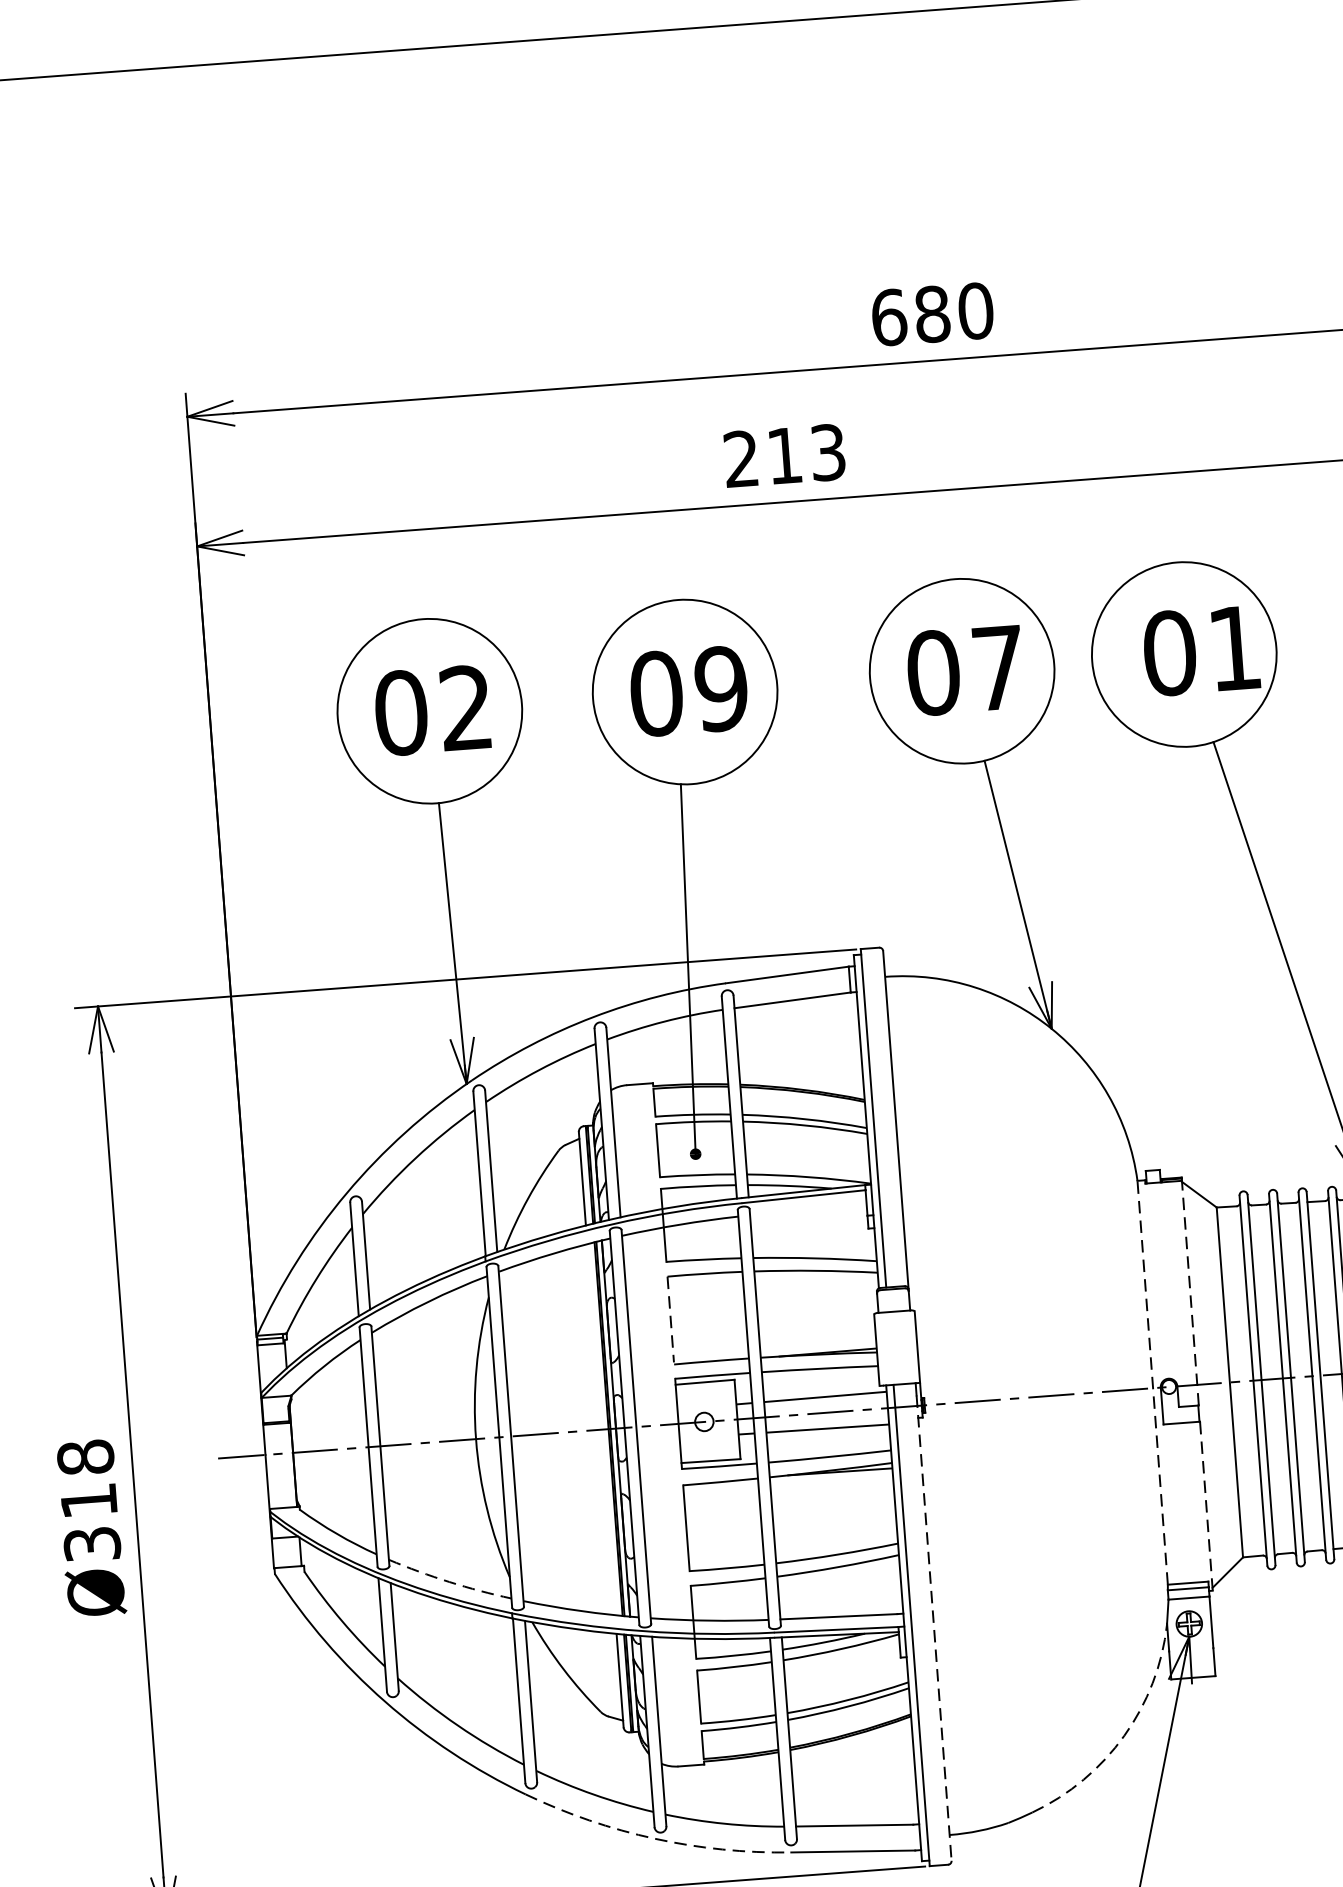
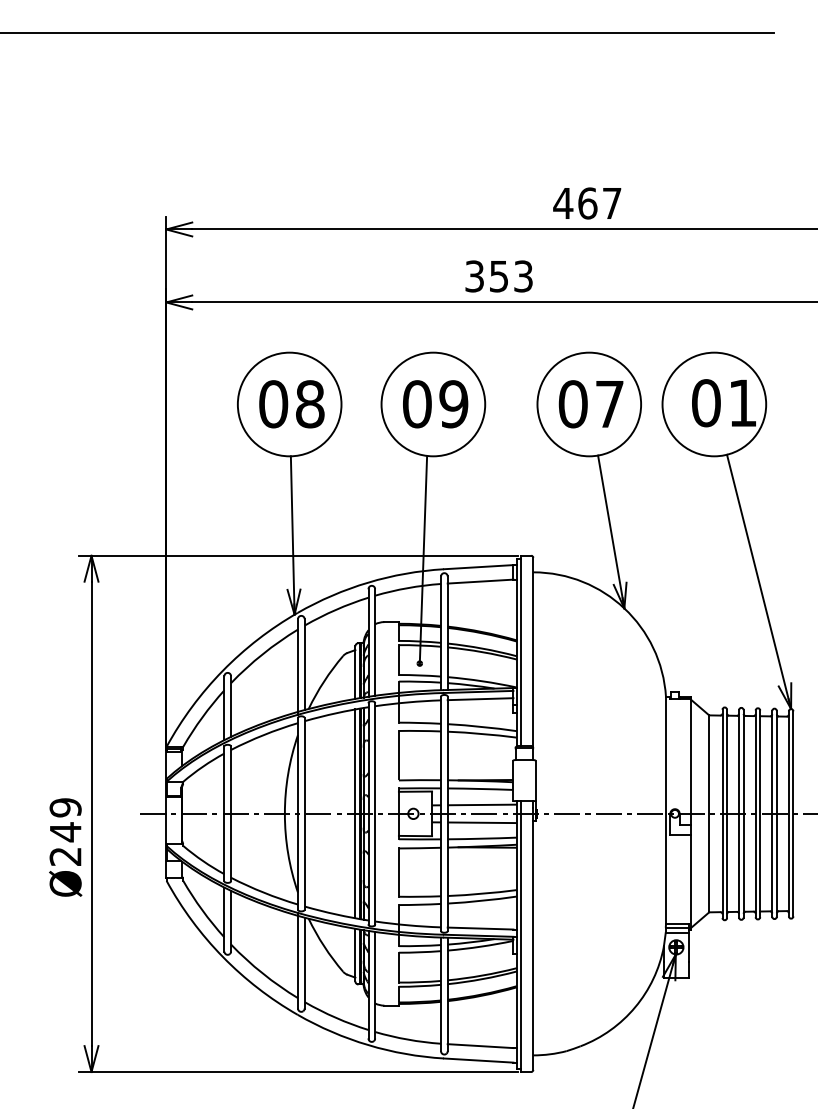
text: (932, 314) -> (587, 203), 680 -> 467
text: (762, 457) -> (486, 276), 213 -> 353
text: (466, 708) -> (310, 404), 02 -> 08
line: (808, 1209) -> (480, 699), added
line: (1189, 1291) -> (690, 761), dashed -> solid
line: (670, 1320) -> (398, 755), dashed -> solid
line: (1153, 1382) -> (666, 810), dashed -> solid
line: (601, 1429) -> (355, 813), added
text: (88, 1499) -> (65, 831), Ø318 -> Ø249
line: (1205, 1506) -> (690, 882), dashed -> solid
arc: (448, 1581) -> (263, 892), dashed -> solid
line: (934, 1627) -> (533, 938), dashed -> solid
arc: (1124, 1736) -> (635, 1007), dashed -> solid
arc: (655, 1839) -> (368, 1045), dashed -> solid

